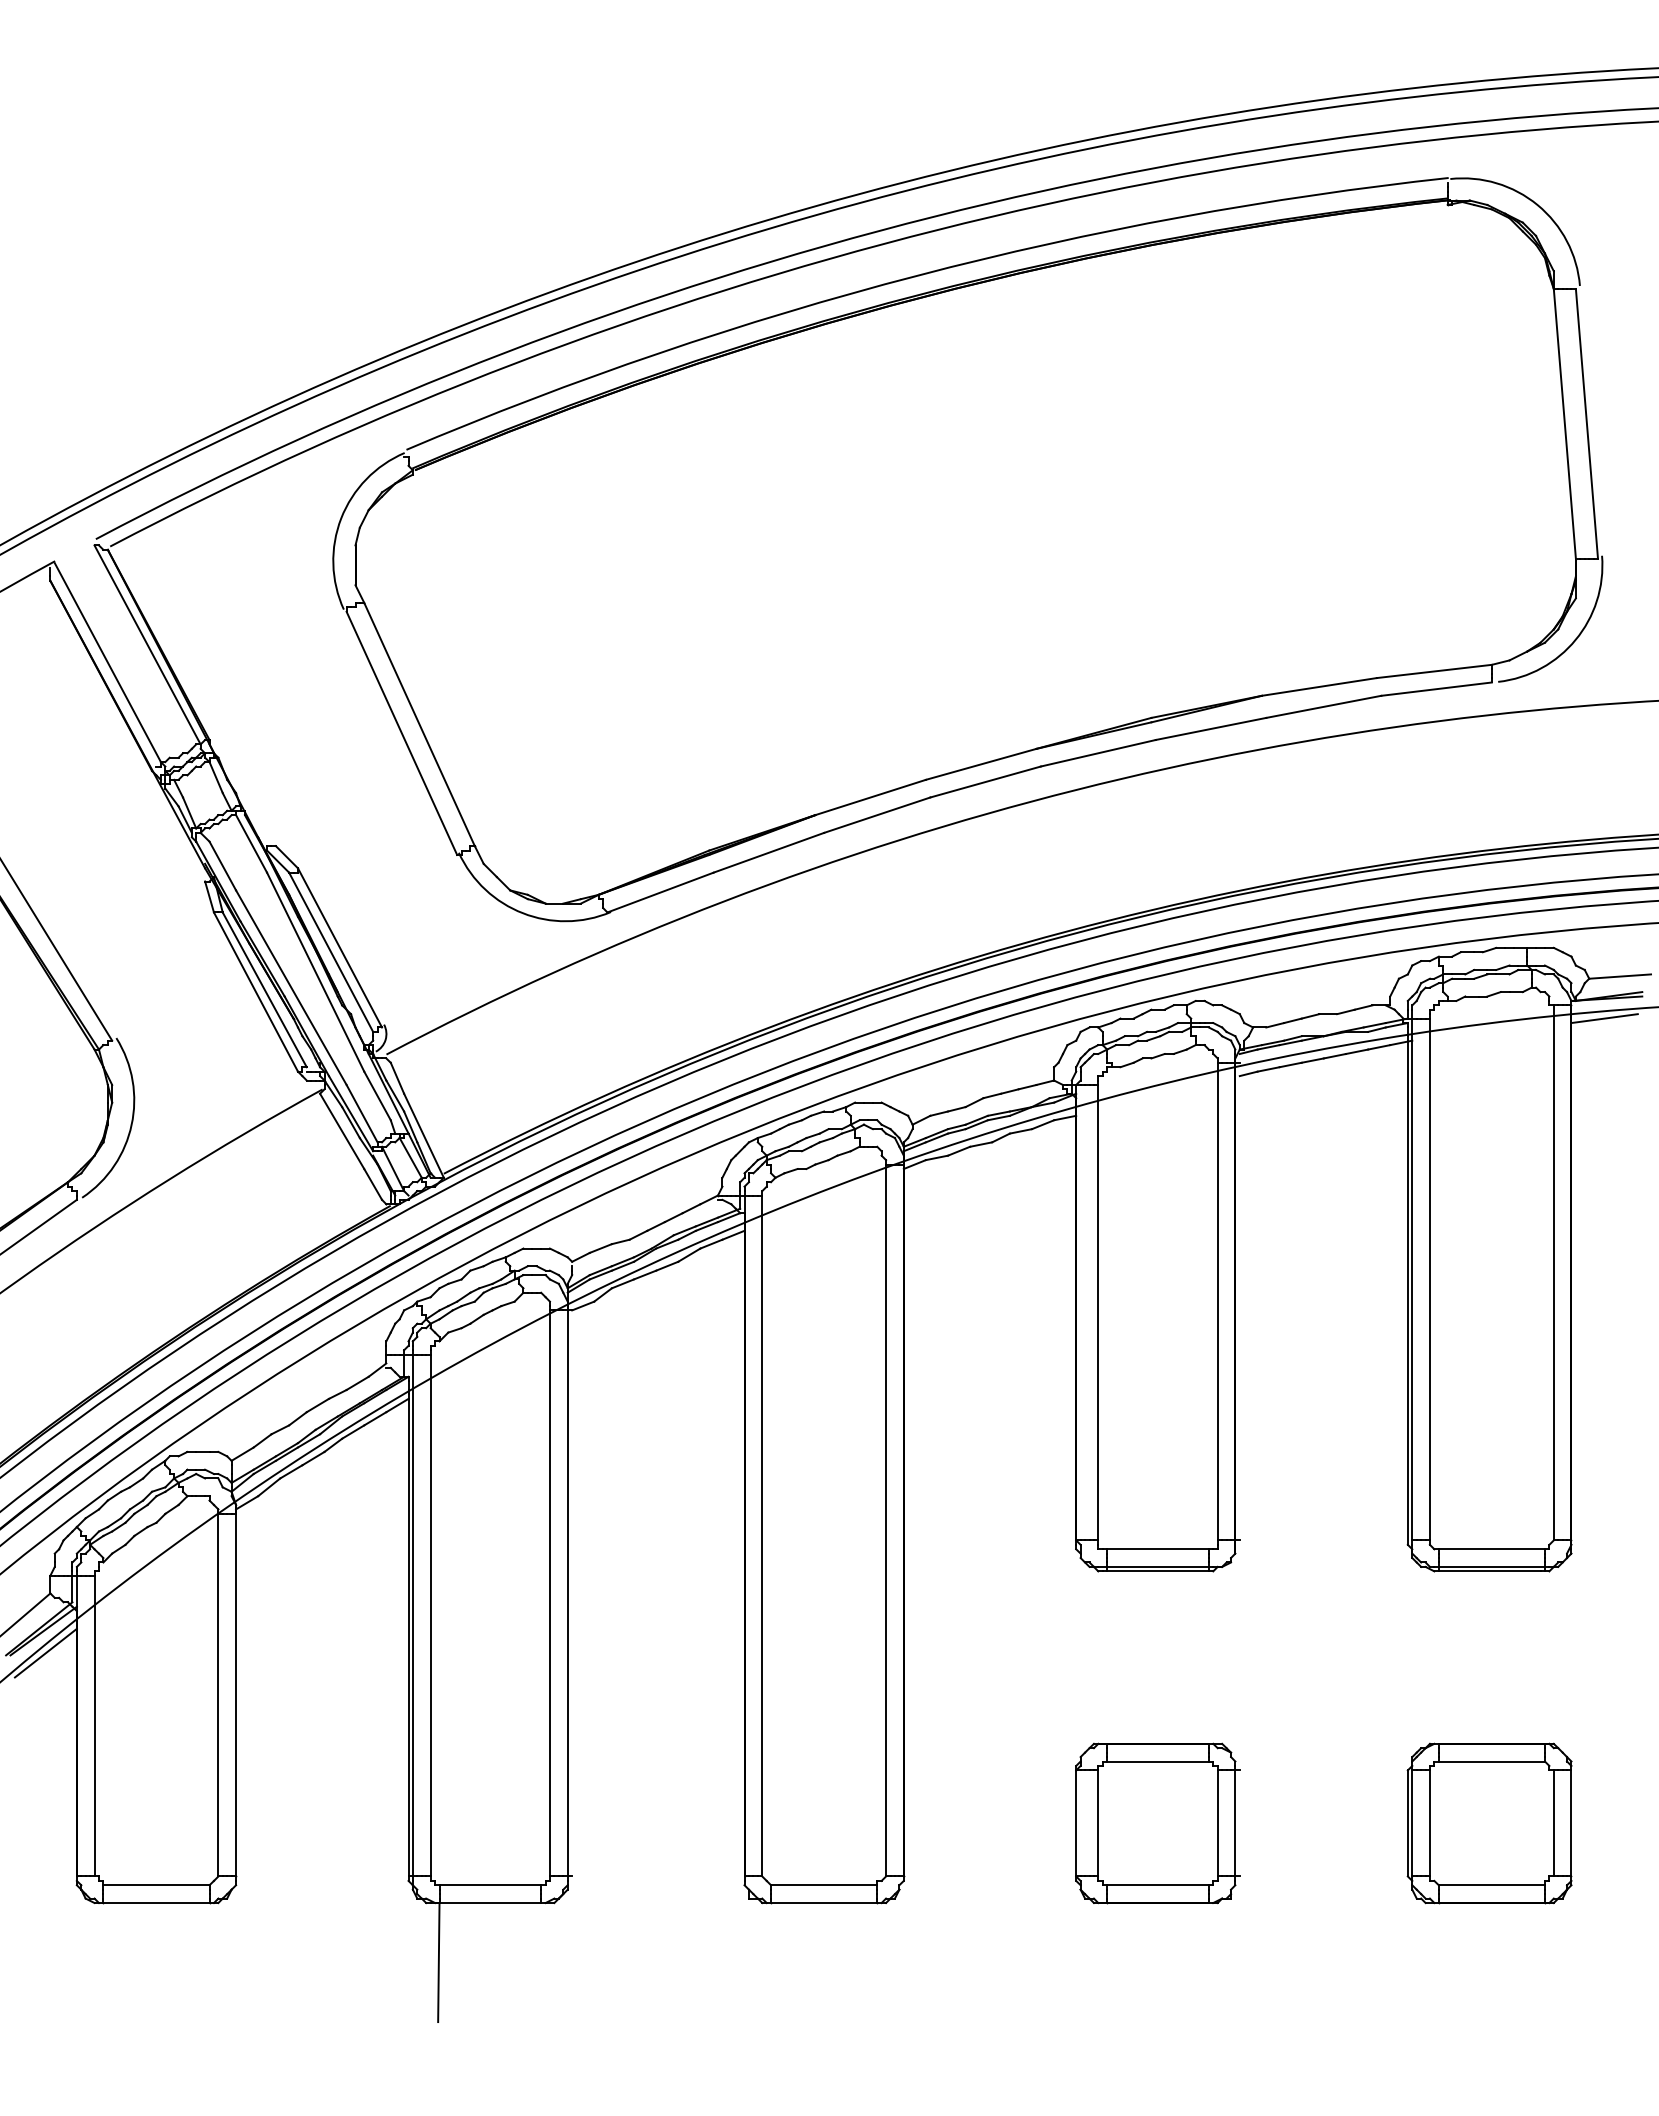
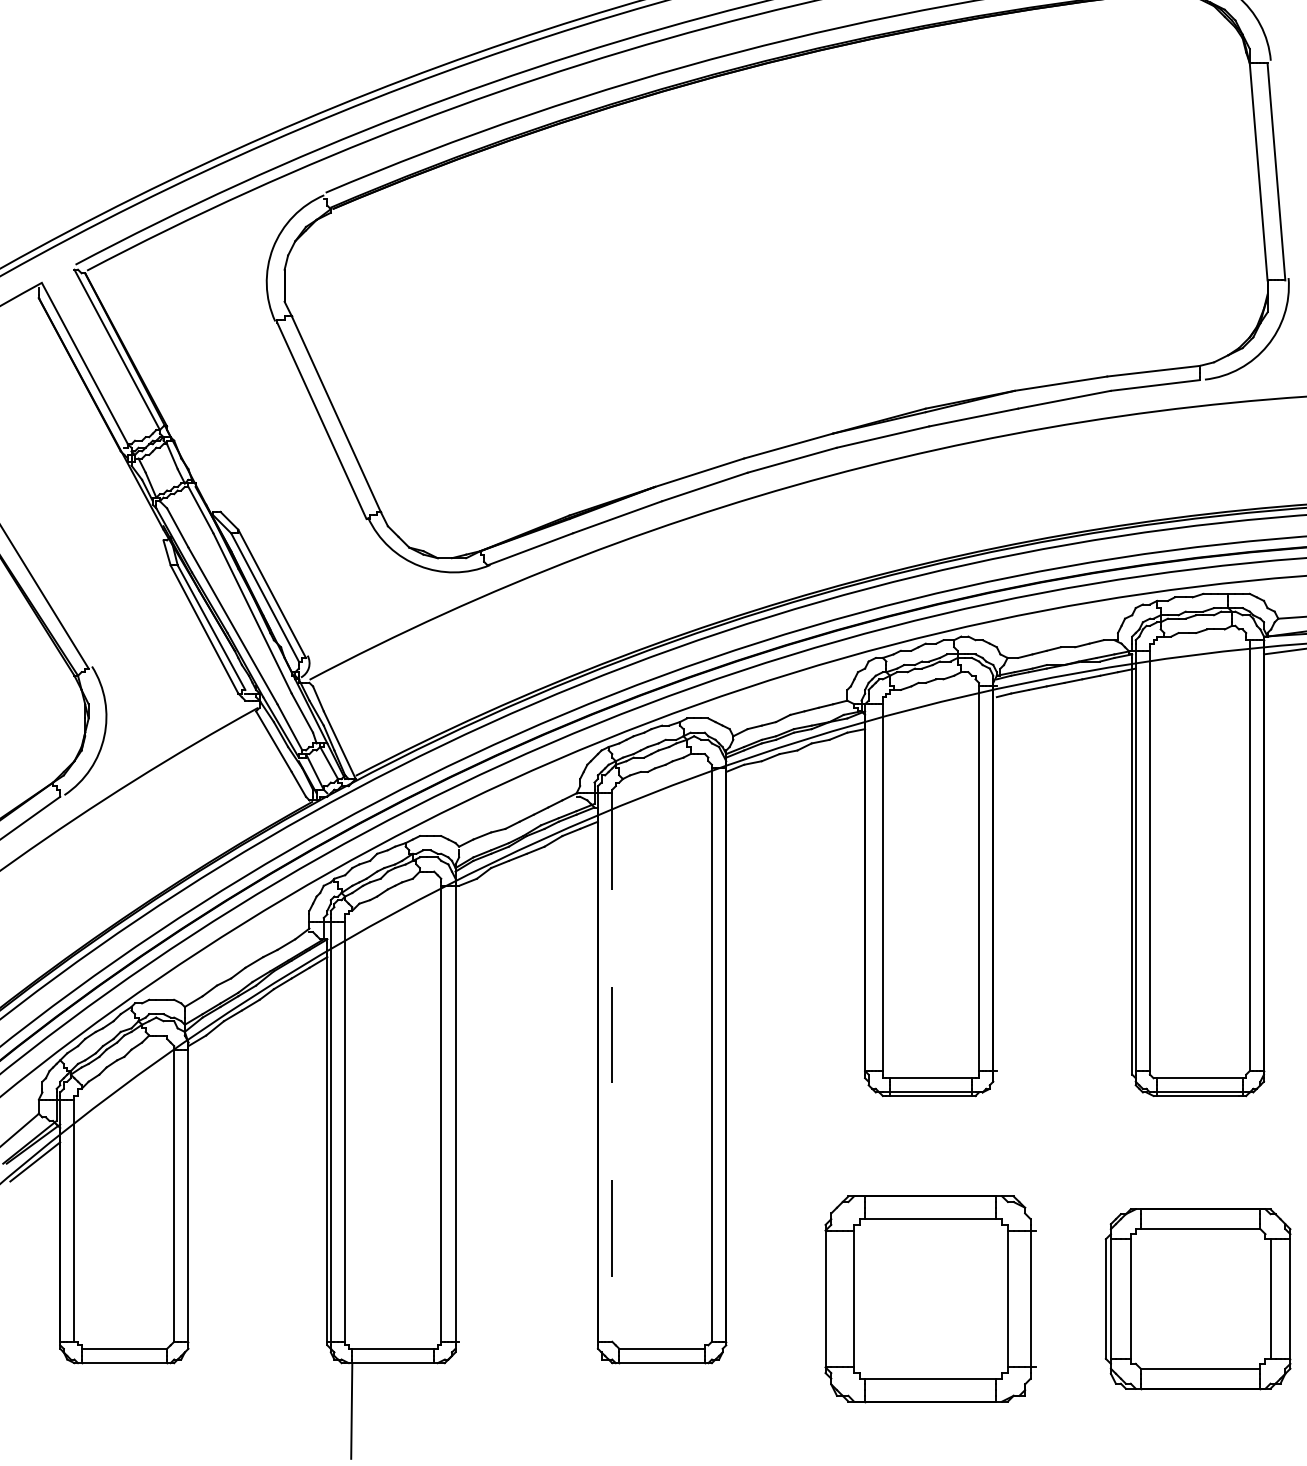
line: (762, 1536) -> (612, 1067), solid -> dashed
part: (1157, 1823) -> (930, 1299), size x1.6
part: (1489, 1823) -> (1197, 1299), size x1.4

